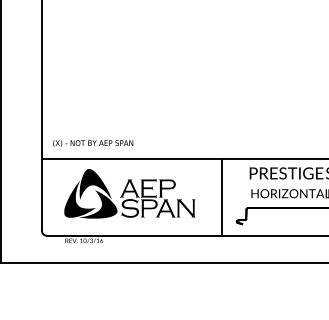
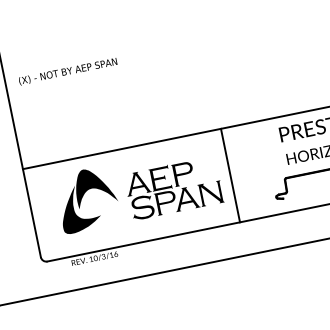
text: (93, 143) -> (68, 71), moved
line: (222, 196) -> (230, 174), moved
fill: (97, 204) -> (101, 210), removed

